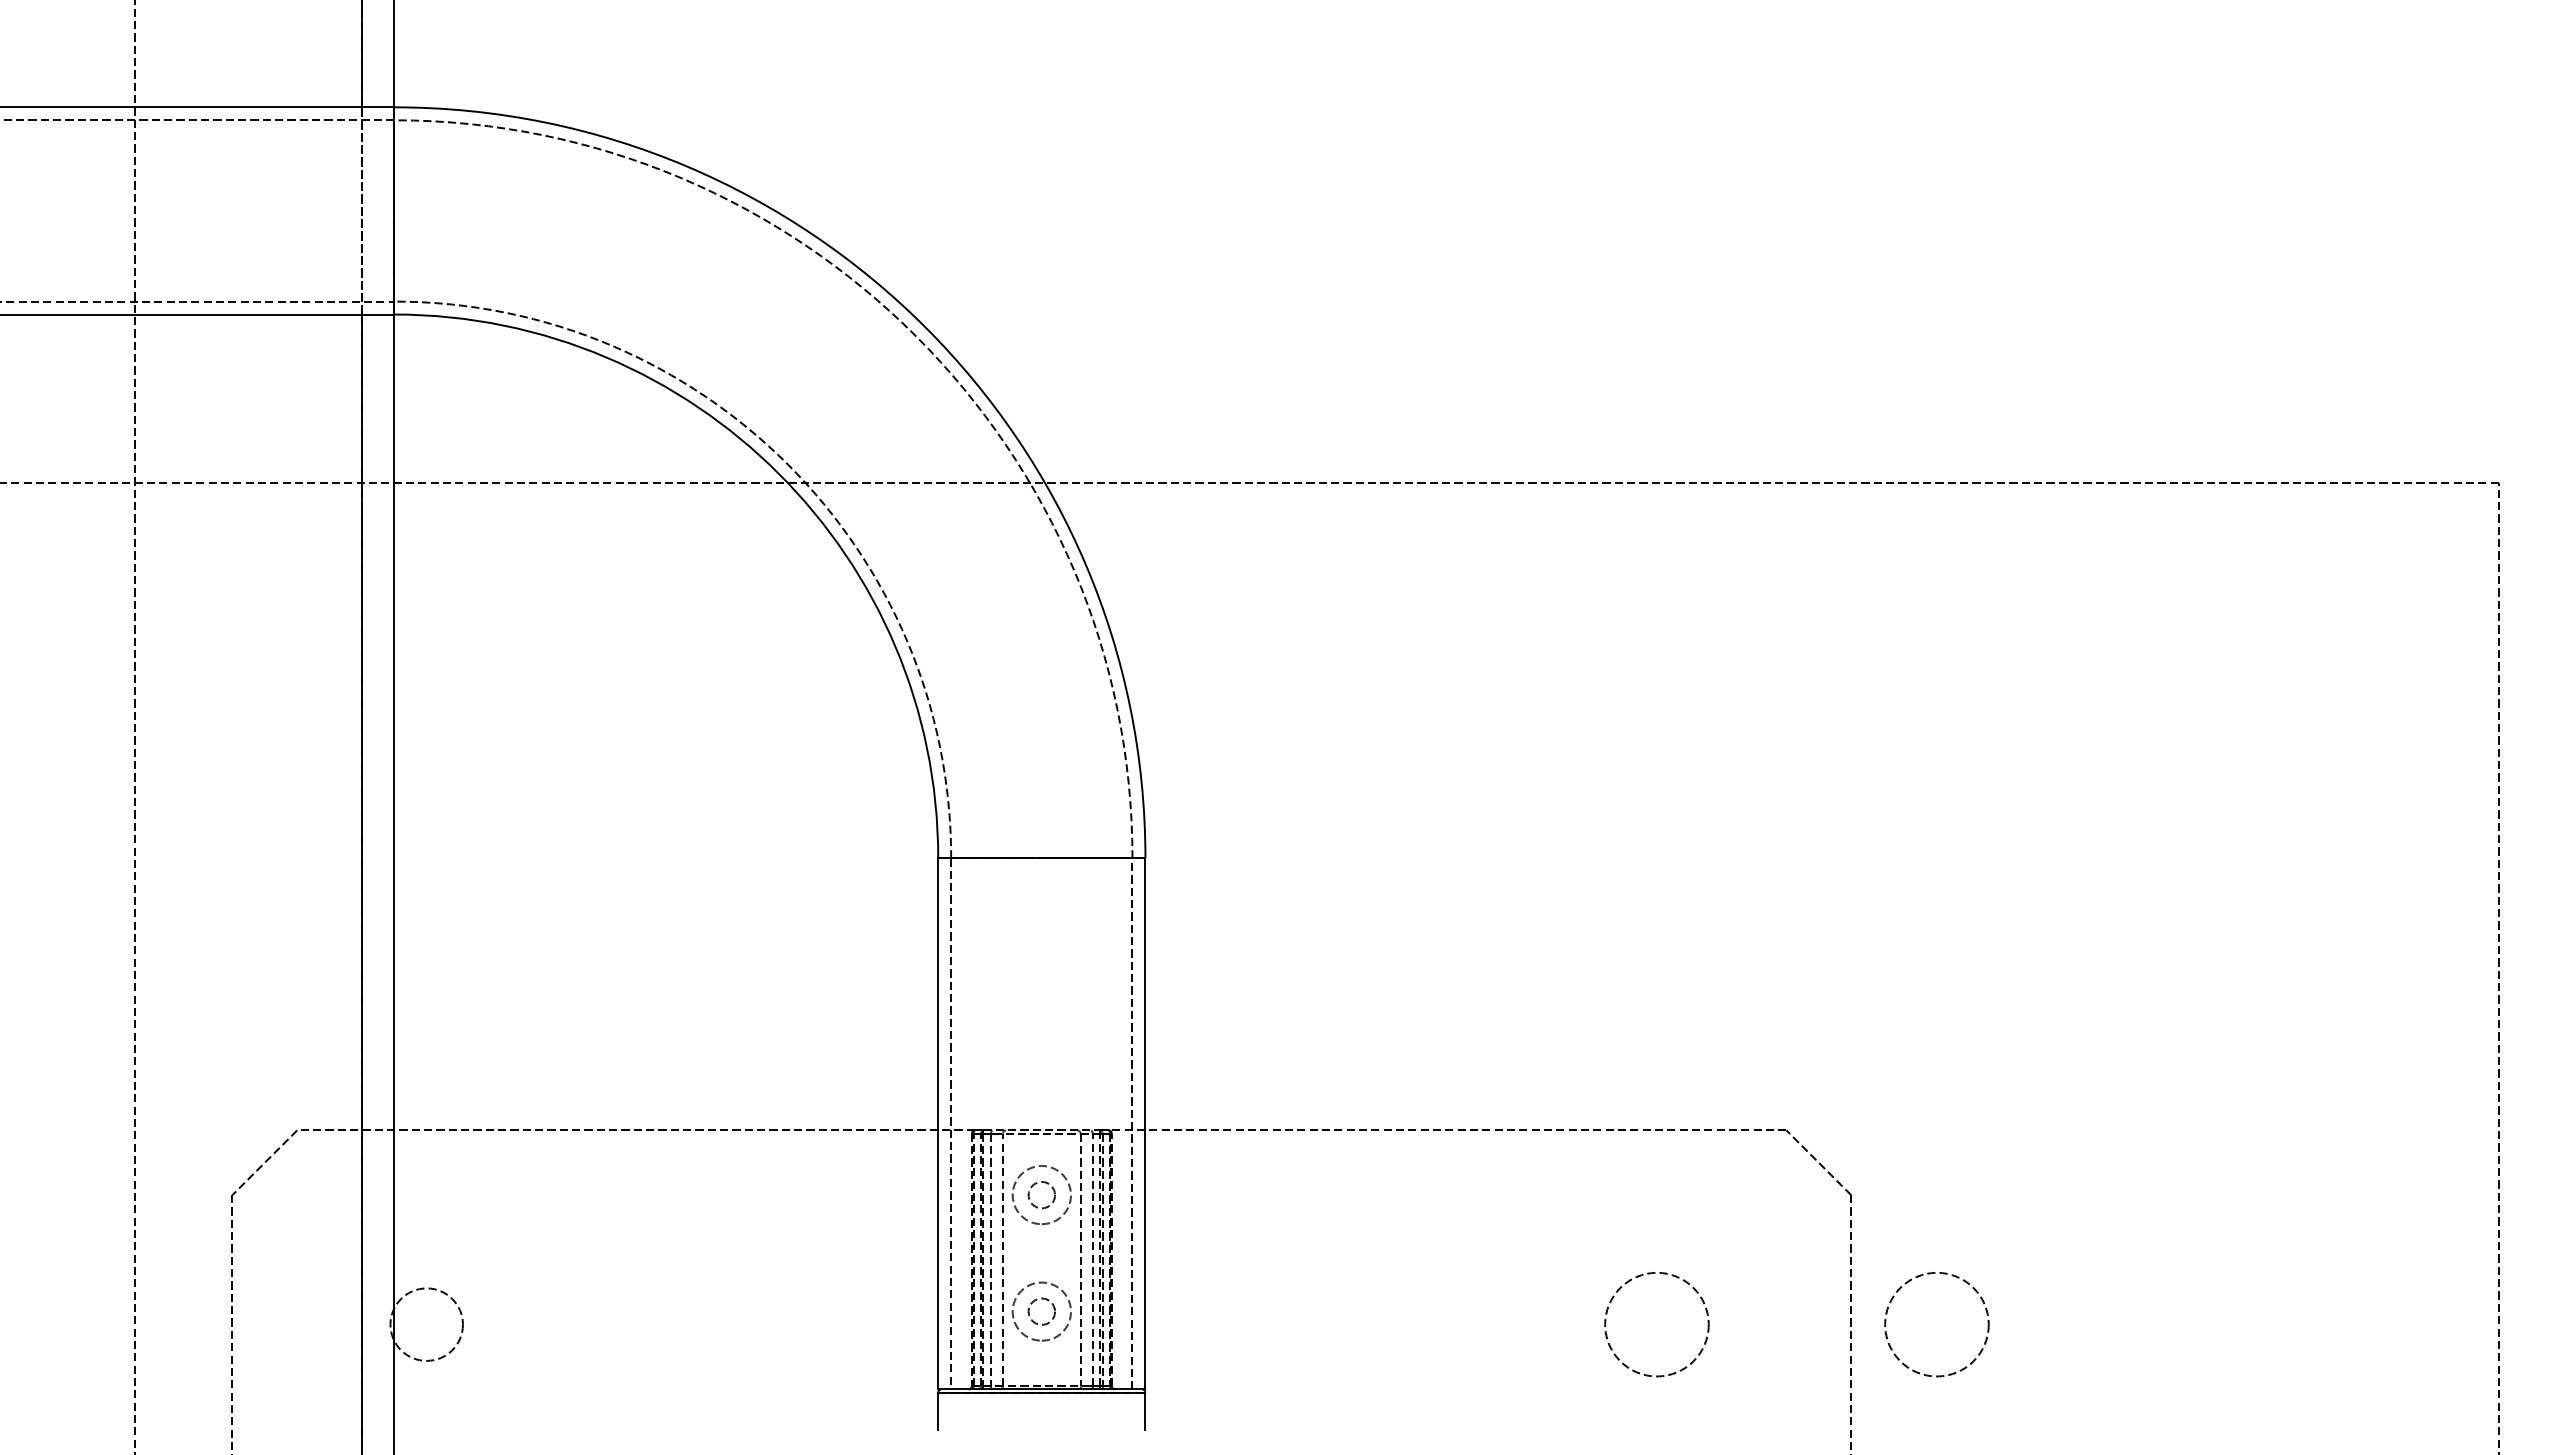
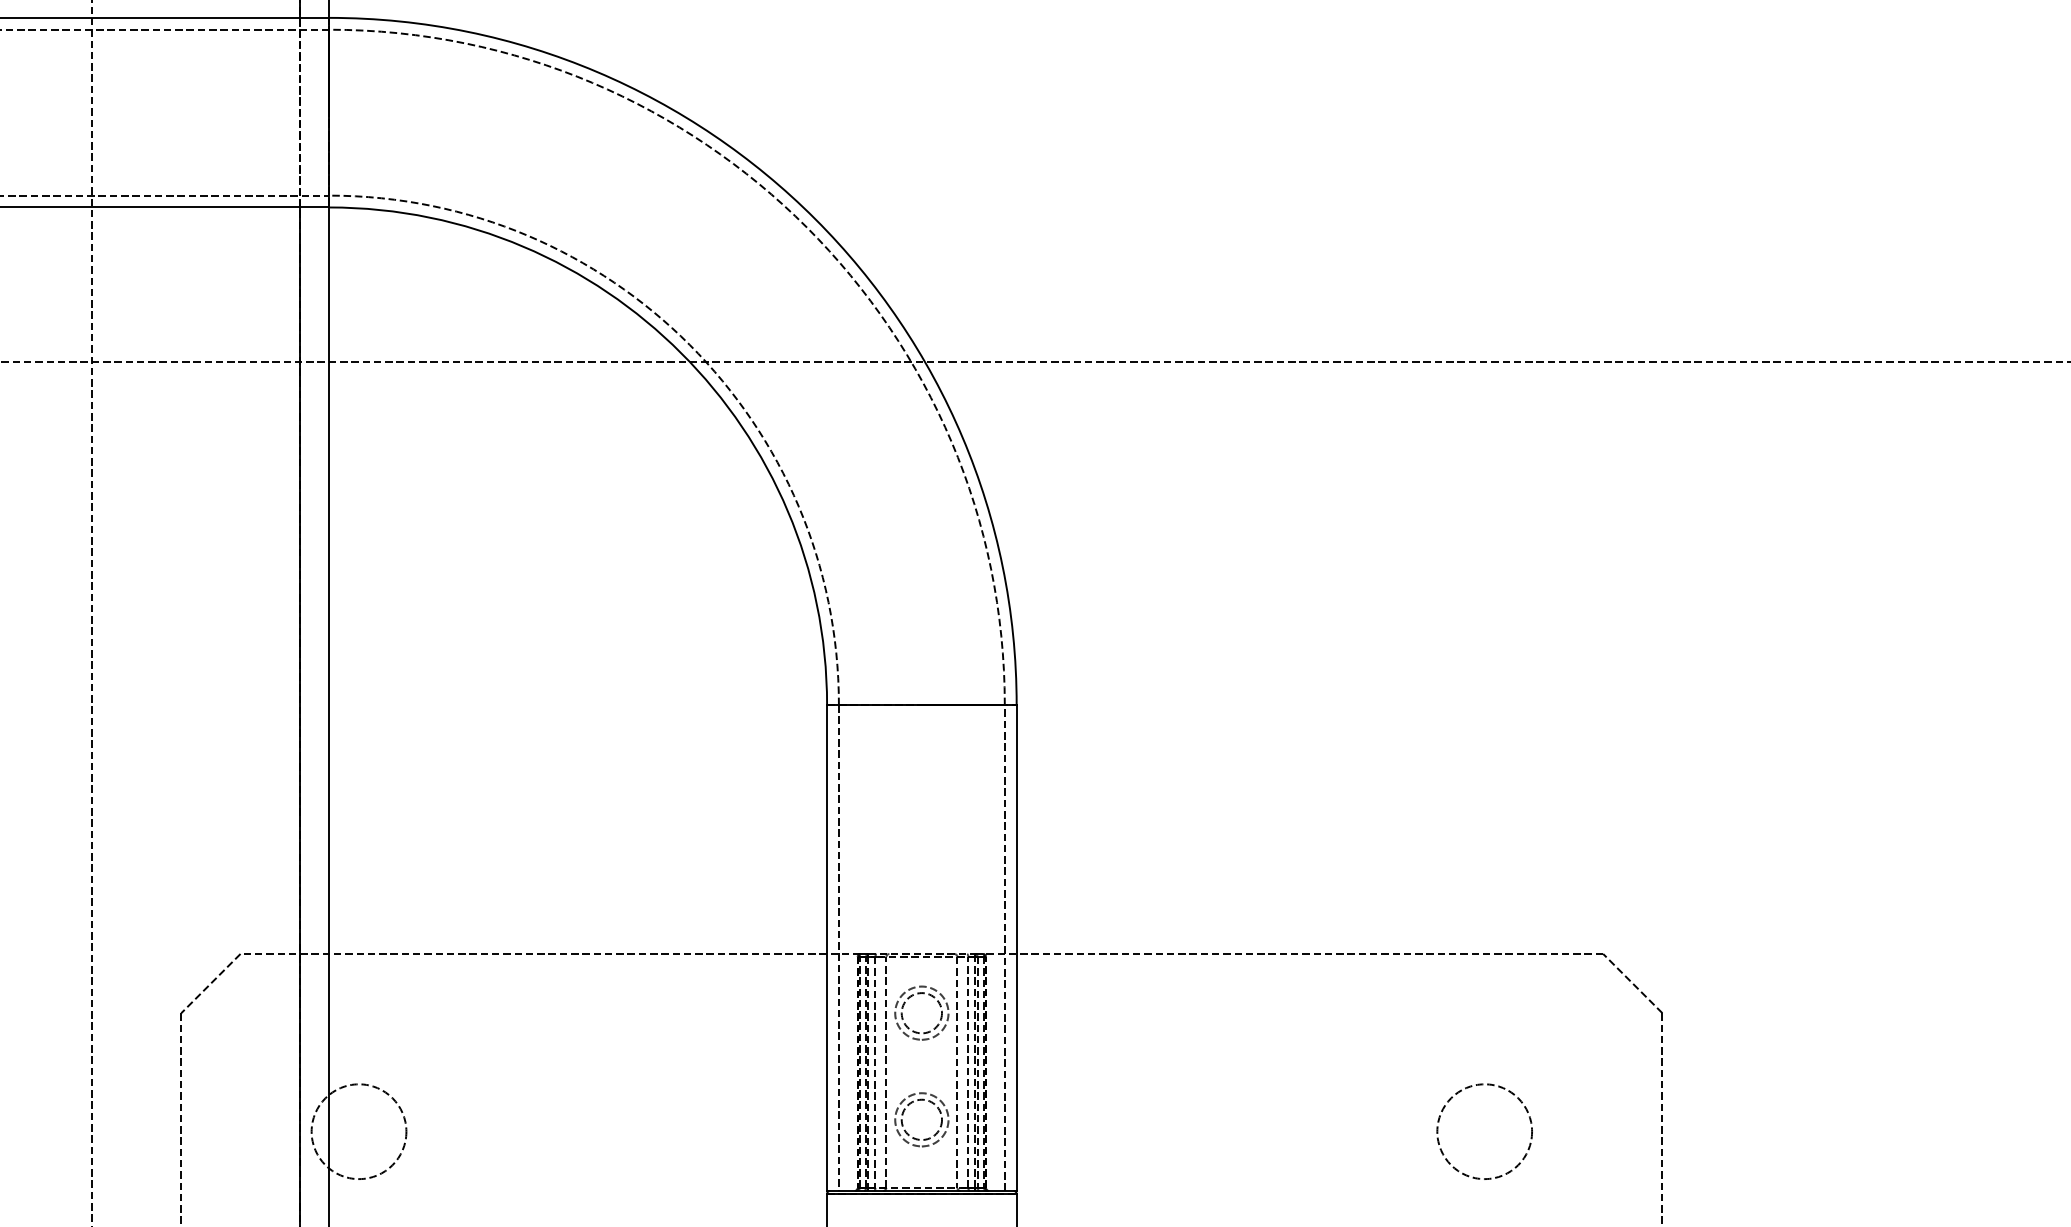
circle: (1041, 1195) -> (921, 1013), size x1.67
circle: (1041, 1311) -> (921, 1119), size x1.67
circle: (426, 1324) -> (358, 1131), size x1.43
circle: (1936, 1324) -> (1740, 1131), removed

